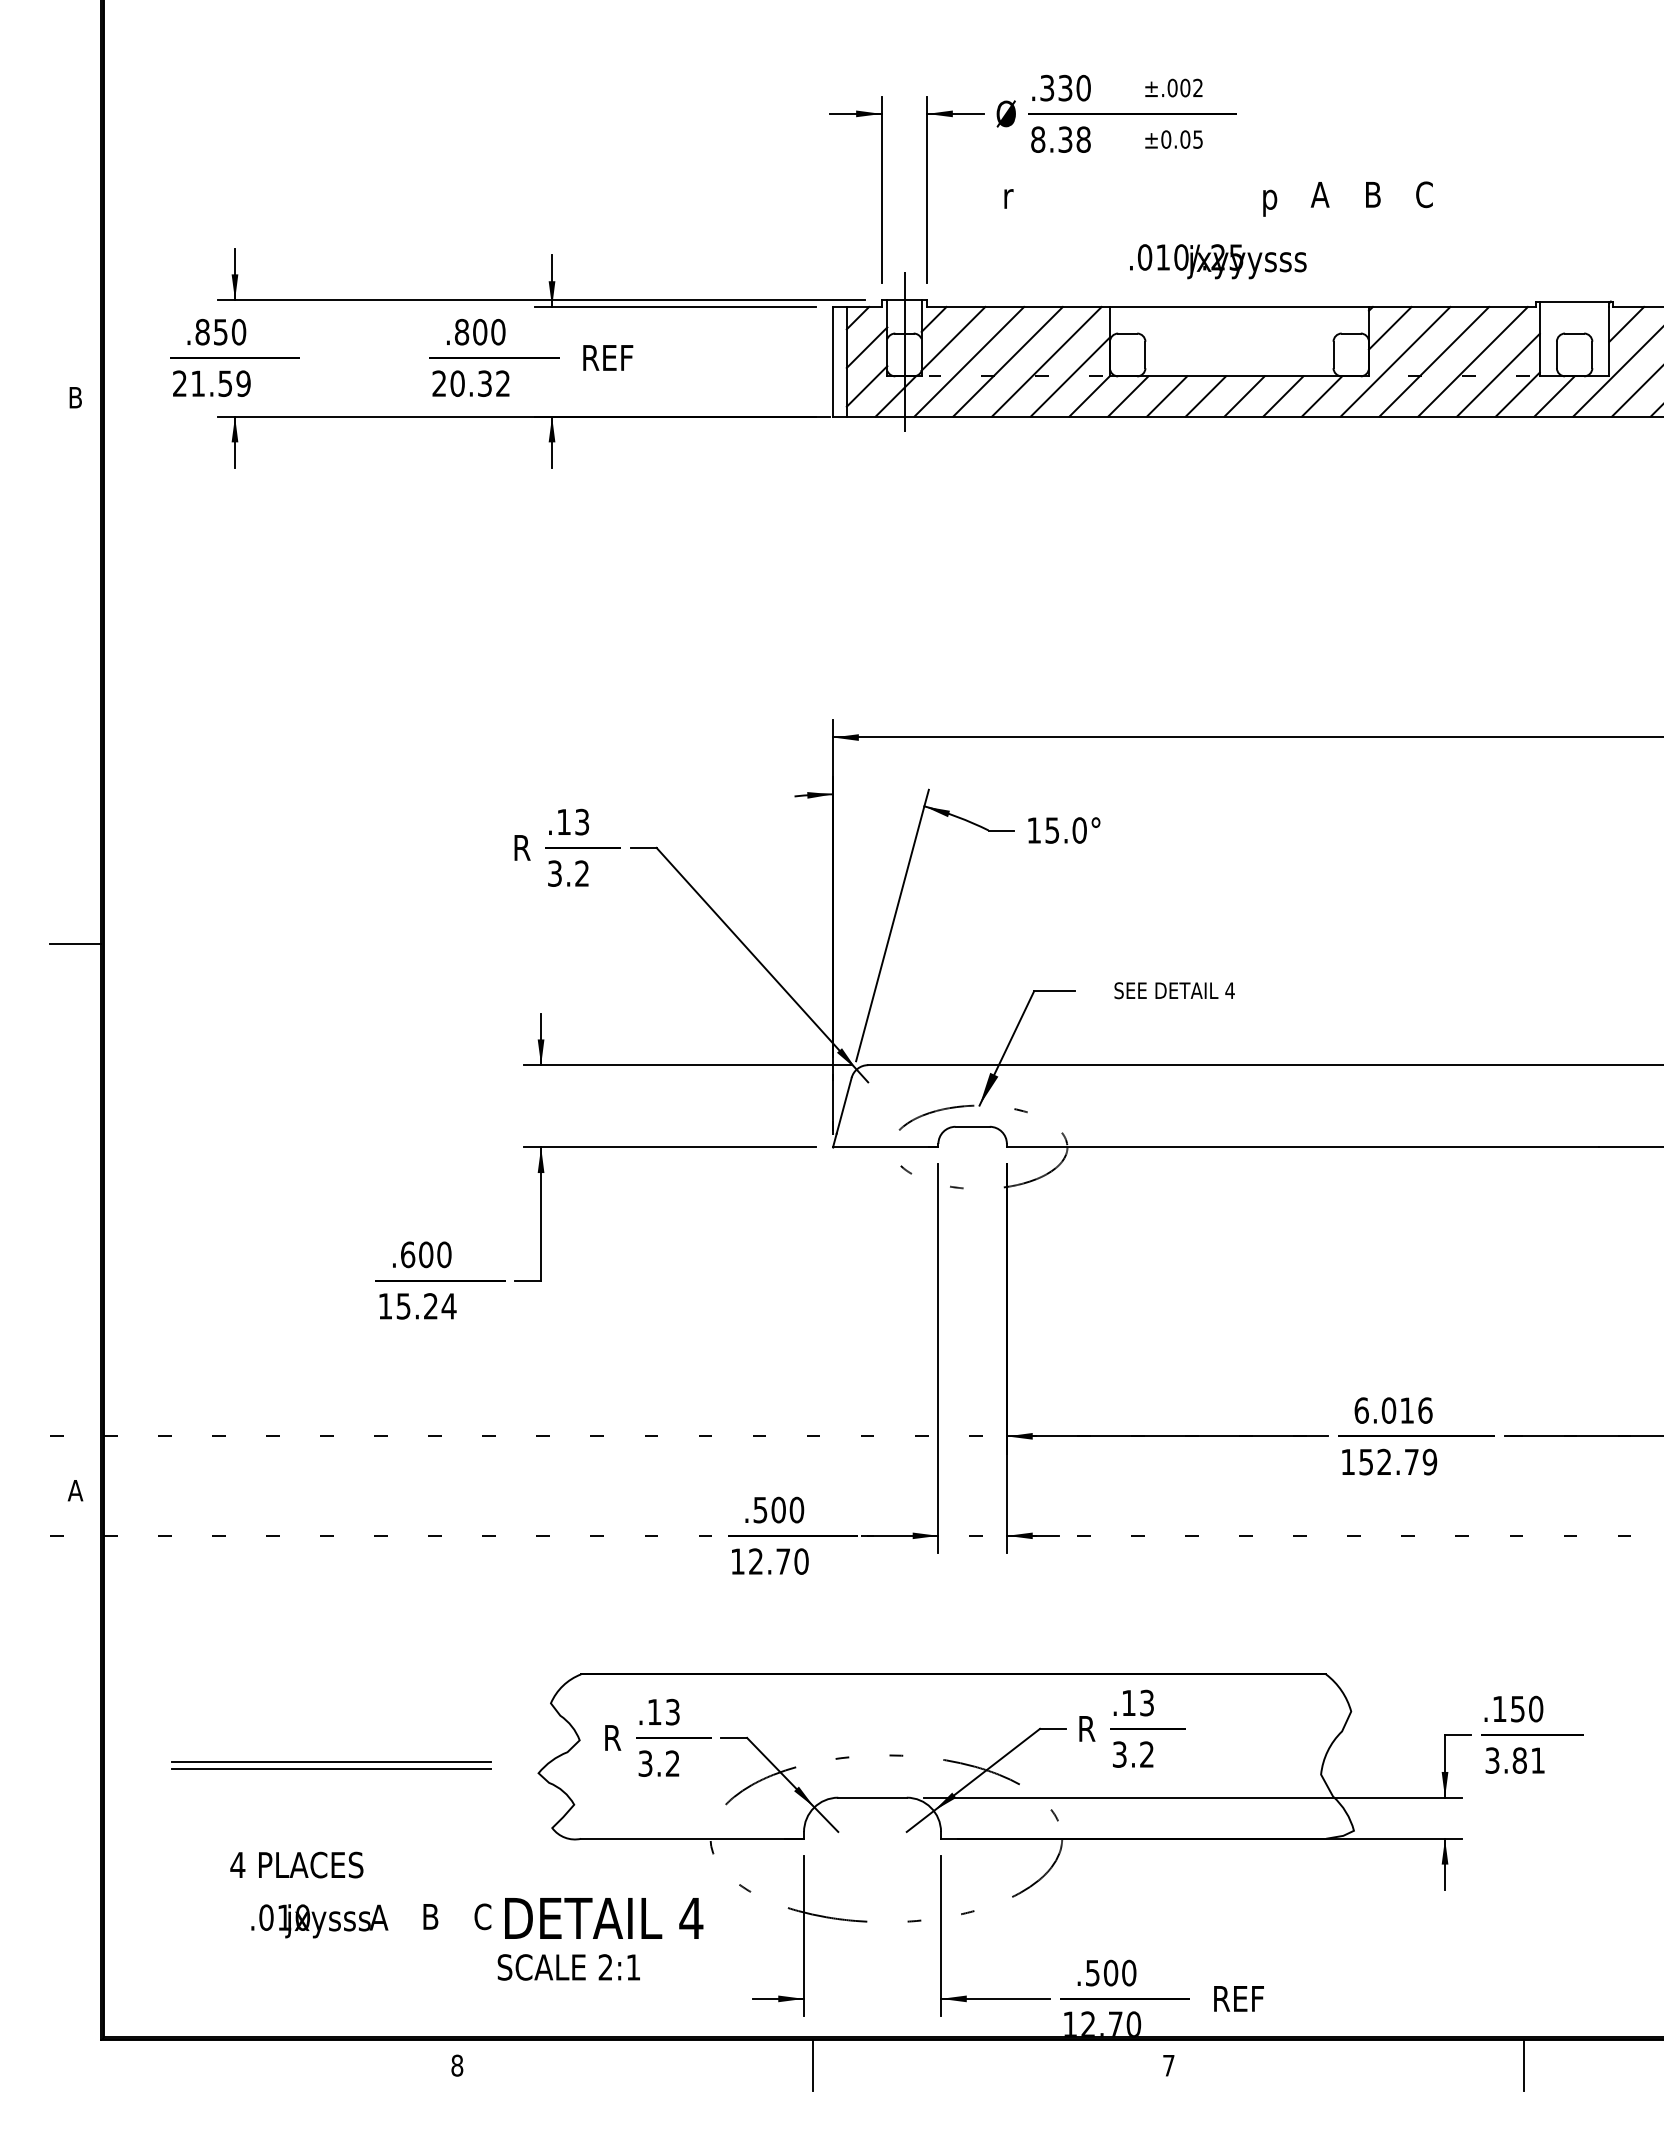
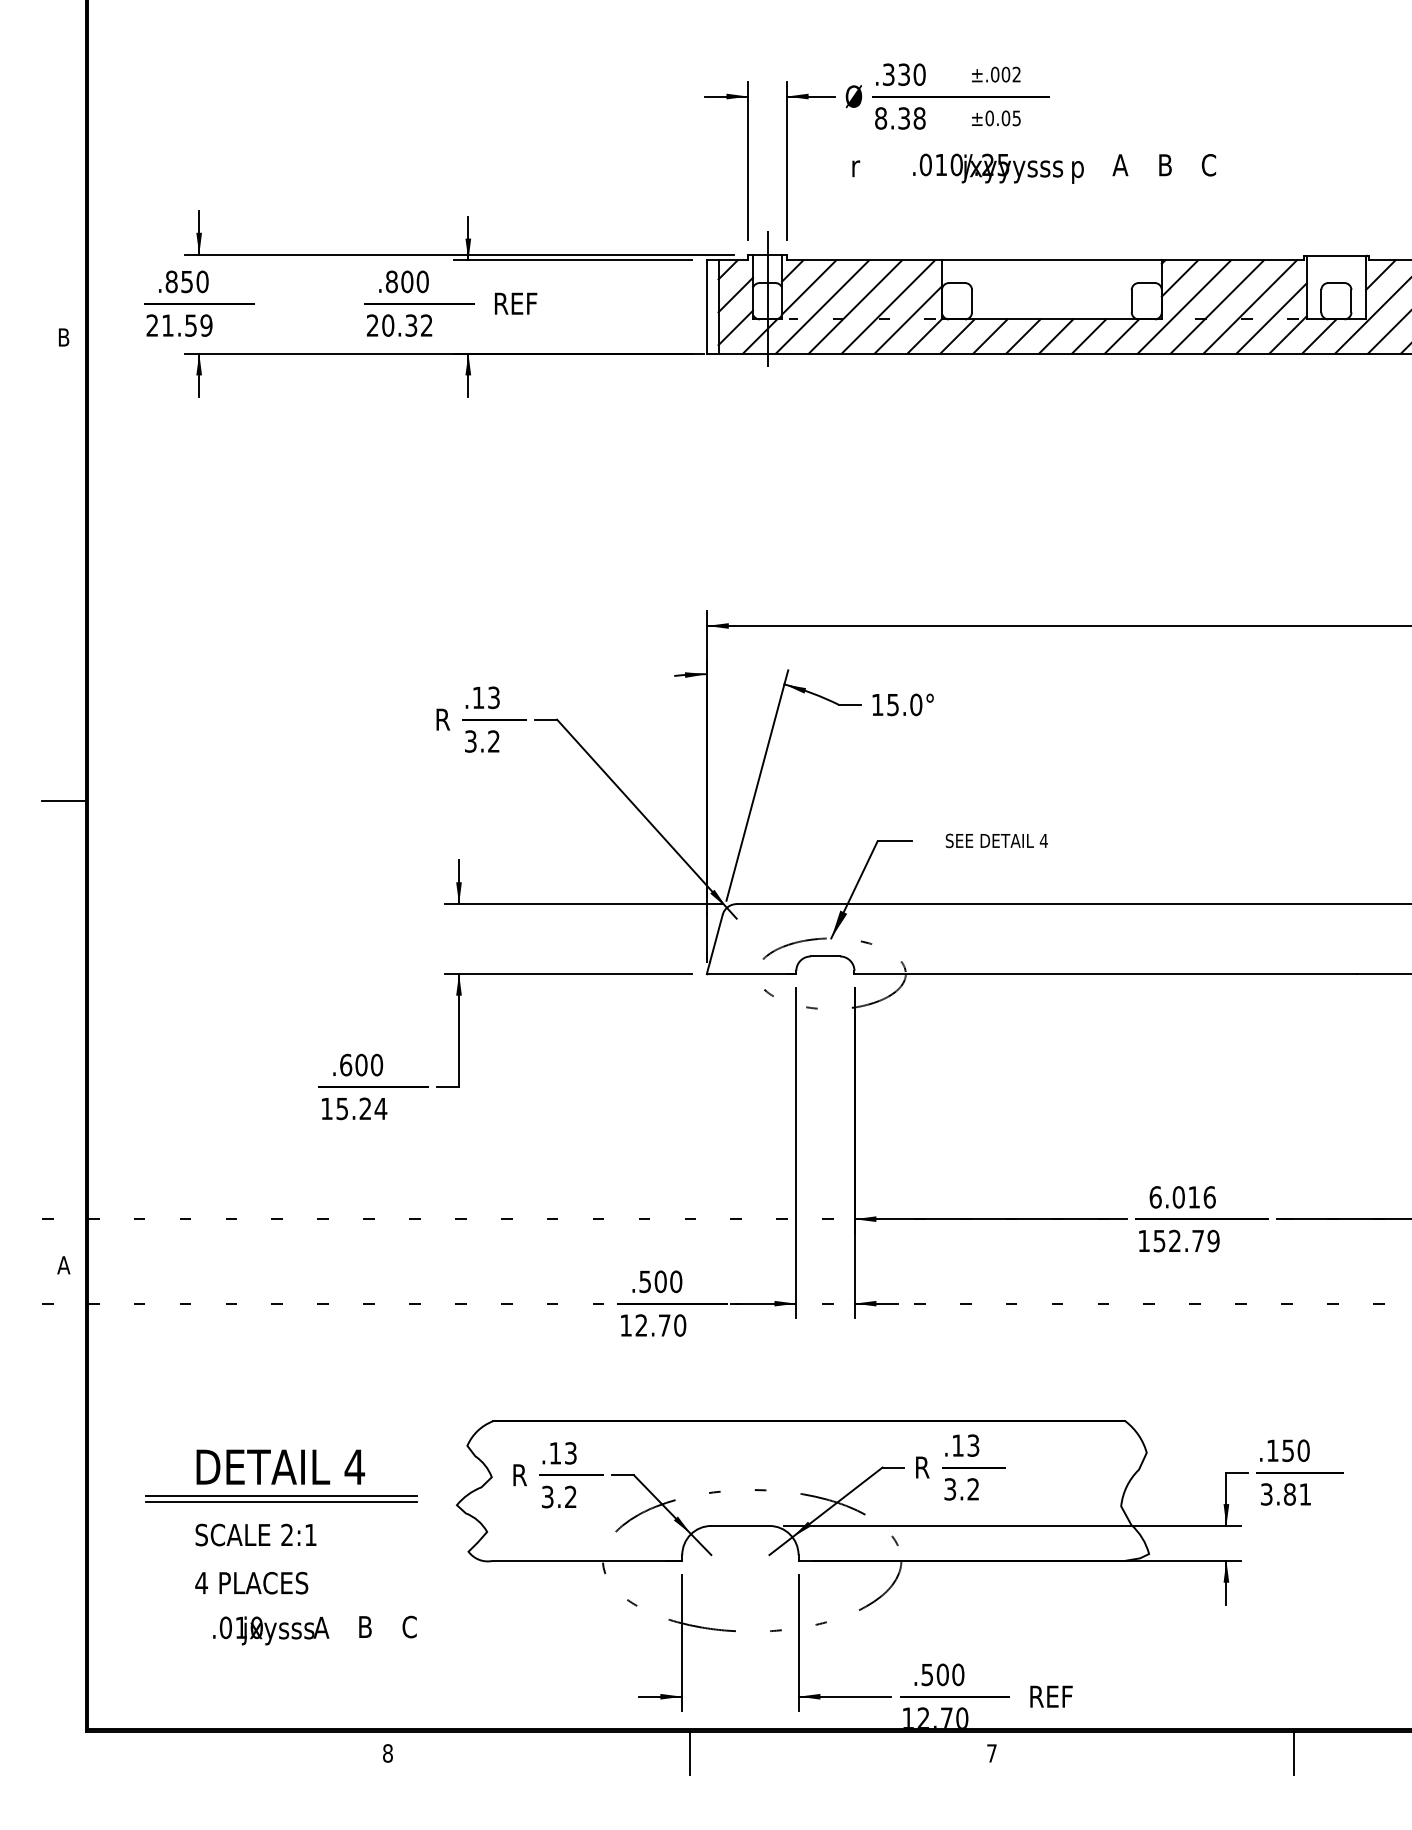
text: (1218, 261) -> (988, 168), moved
text: (604, 1918) -> (281, 1467), moved
text: (568, 1967) -> (255, 1535), moved

